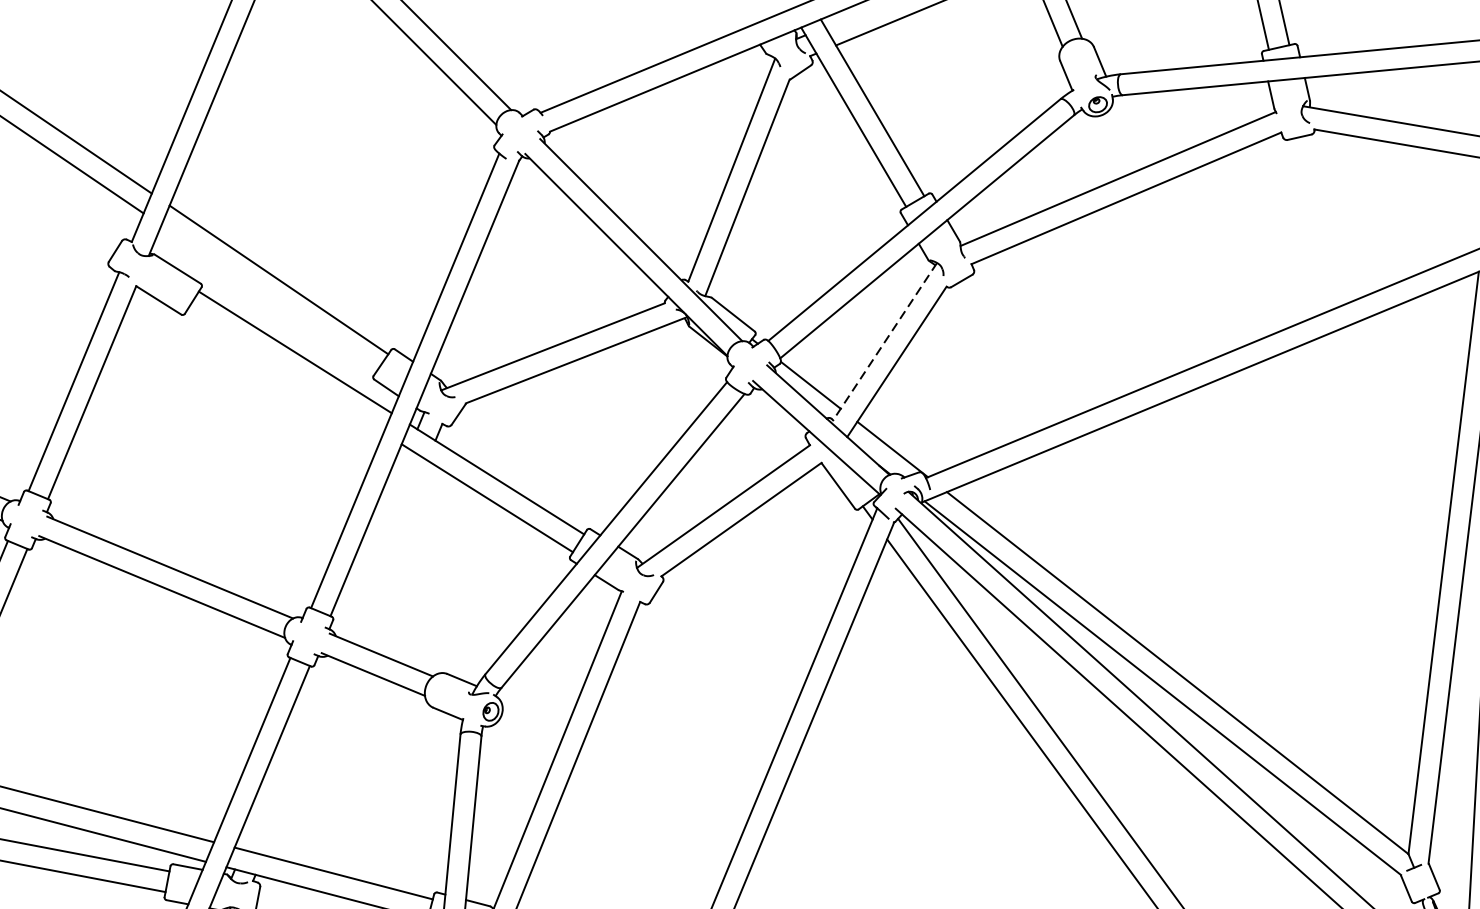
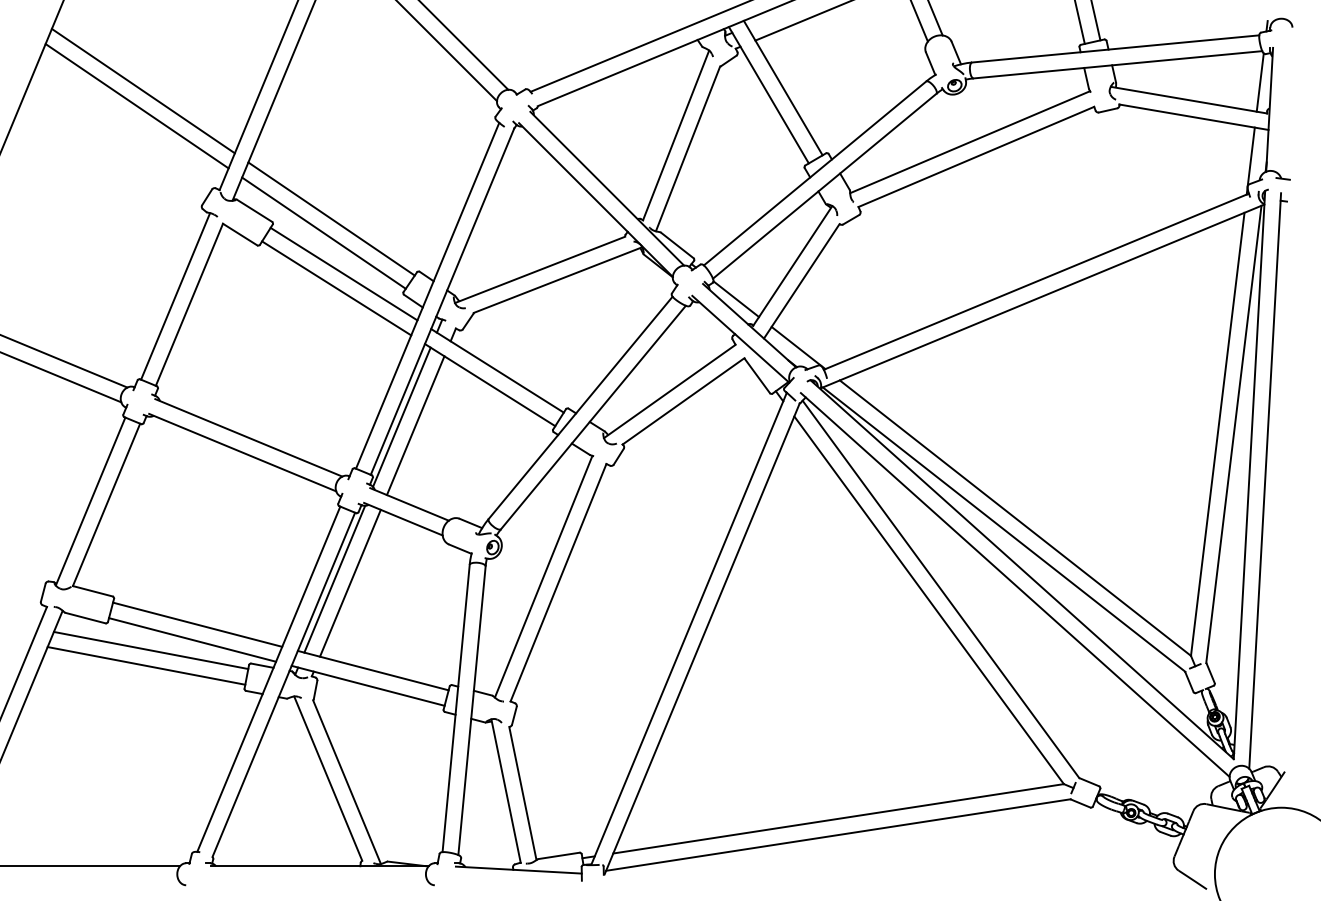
line: (268, 297) -> (323, 232), added
line: (884, 341) -> (792, 265), dashed -> solid
line: (285, 371) -> (336, 288), added
line: (370, 539) -> (401, 416), added
line: (389, 551) -> (415, 425), added
line: (282, 752) -> (334, 578), added
line: (303, 757) -> (350, 582), added

